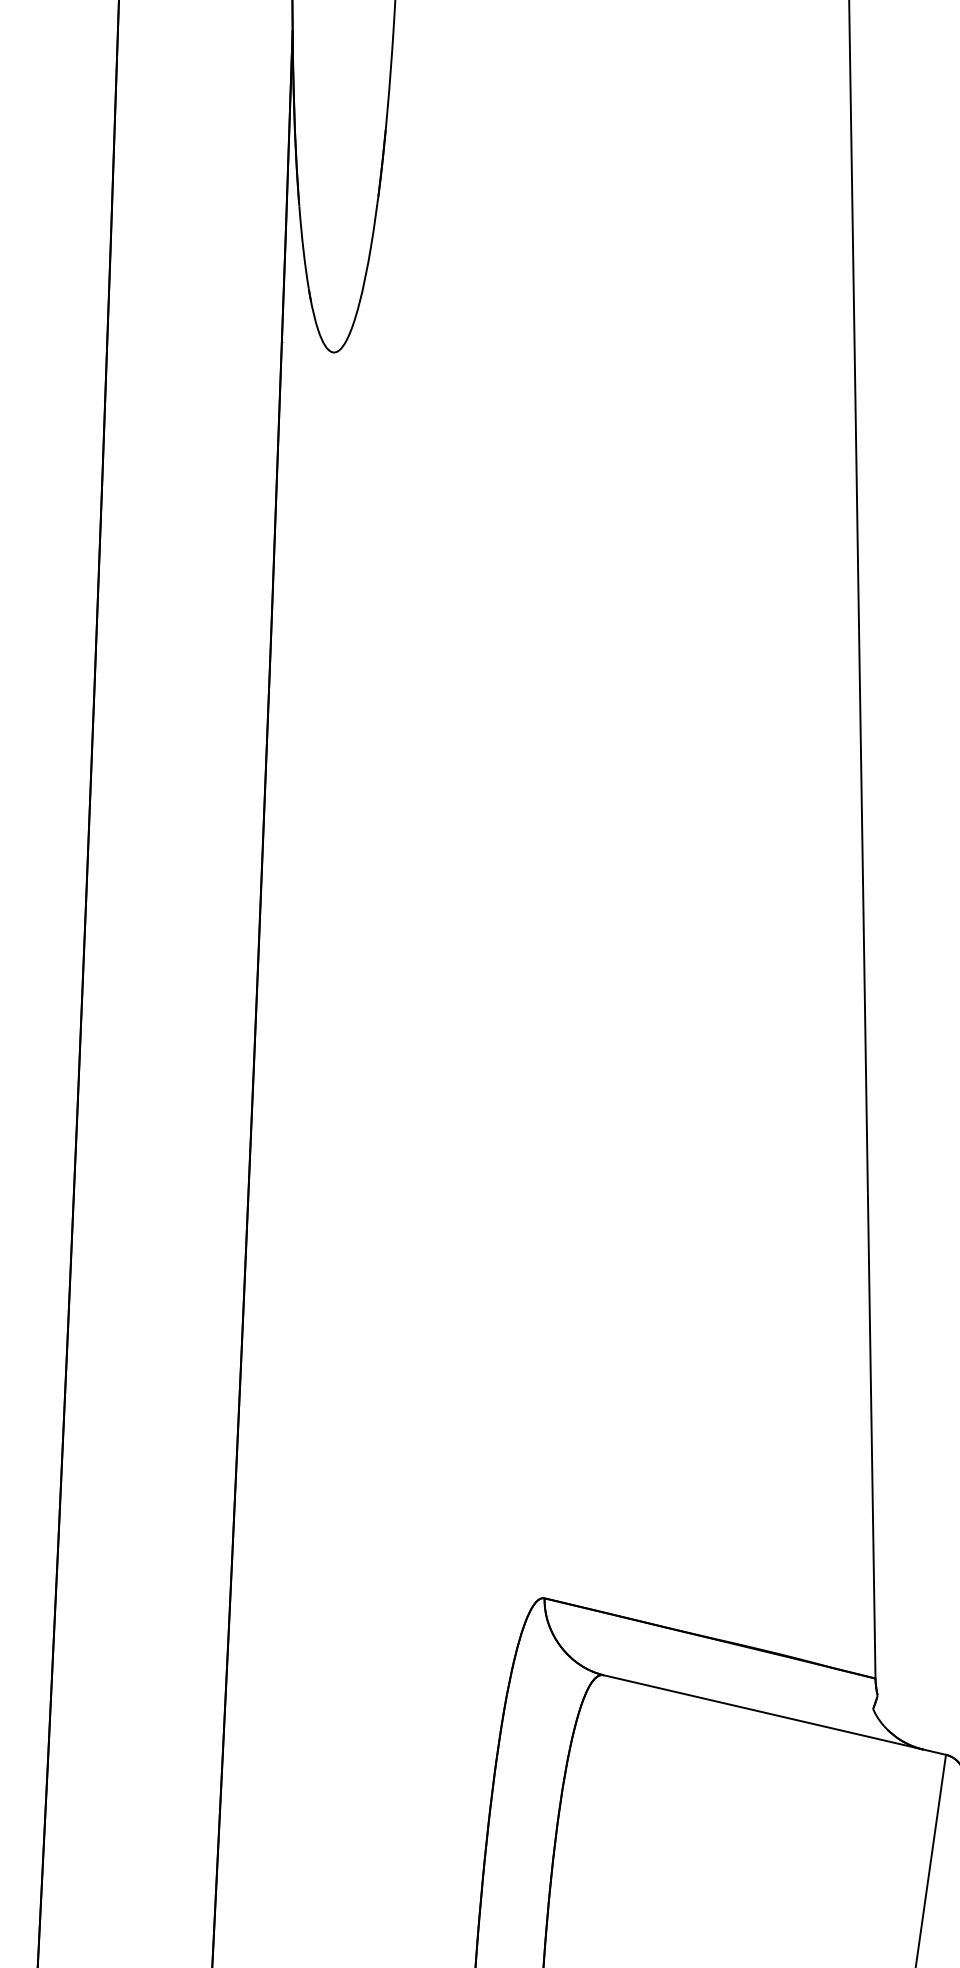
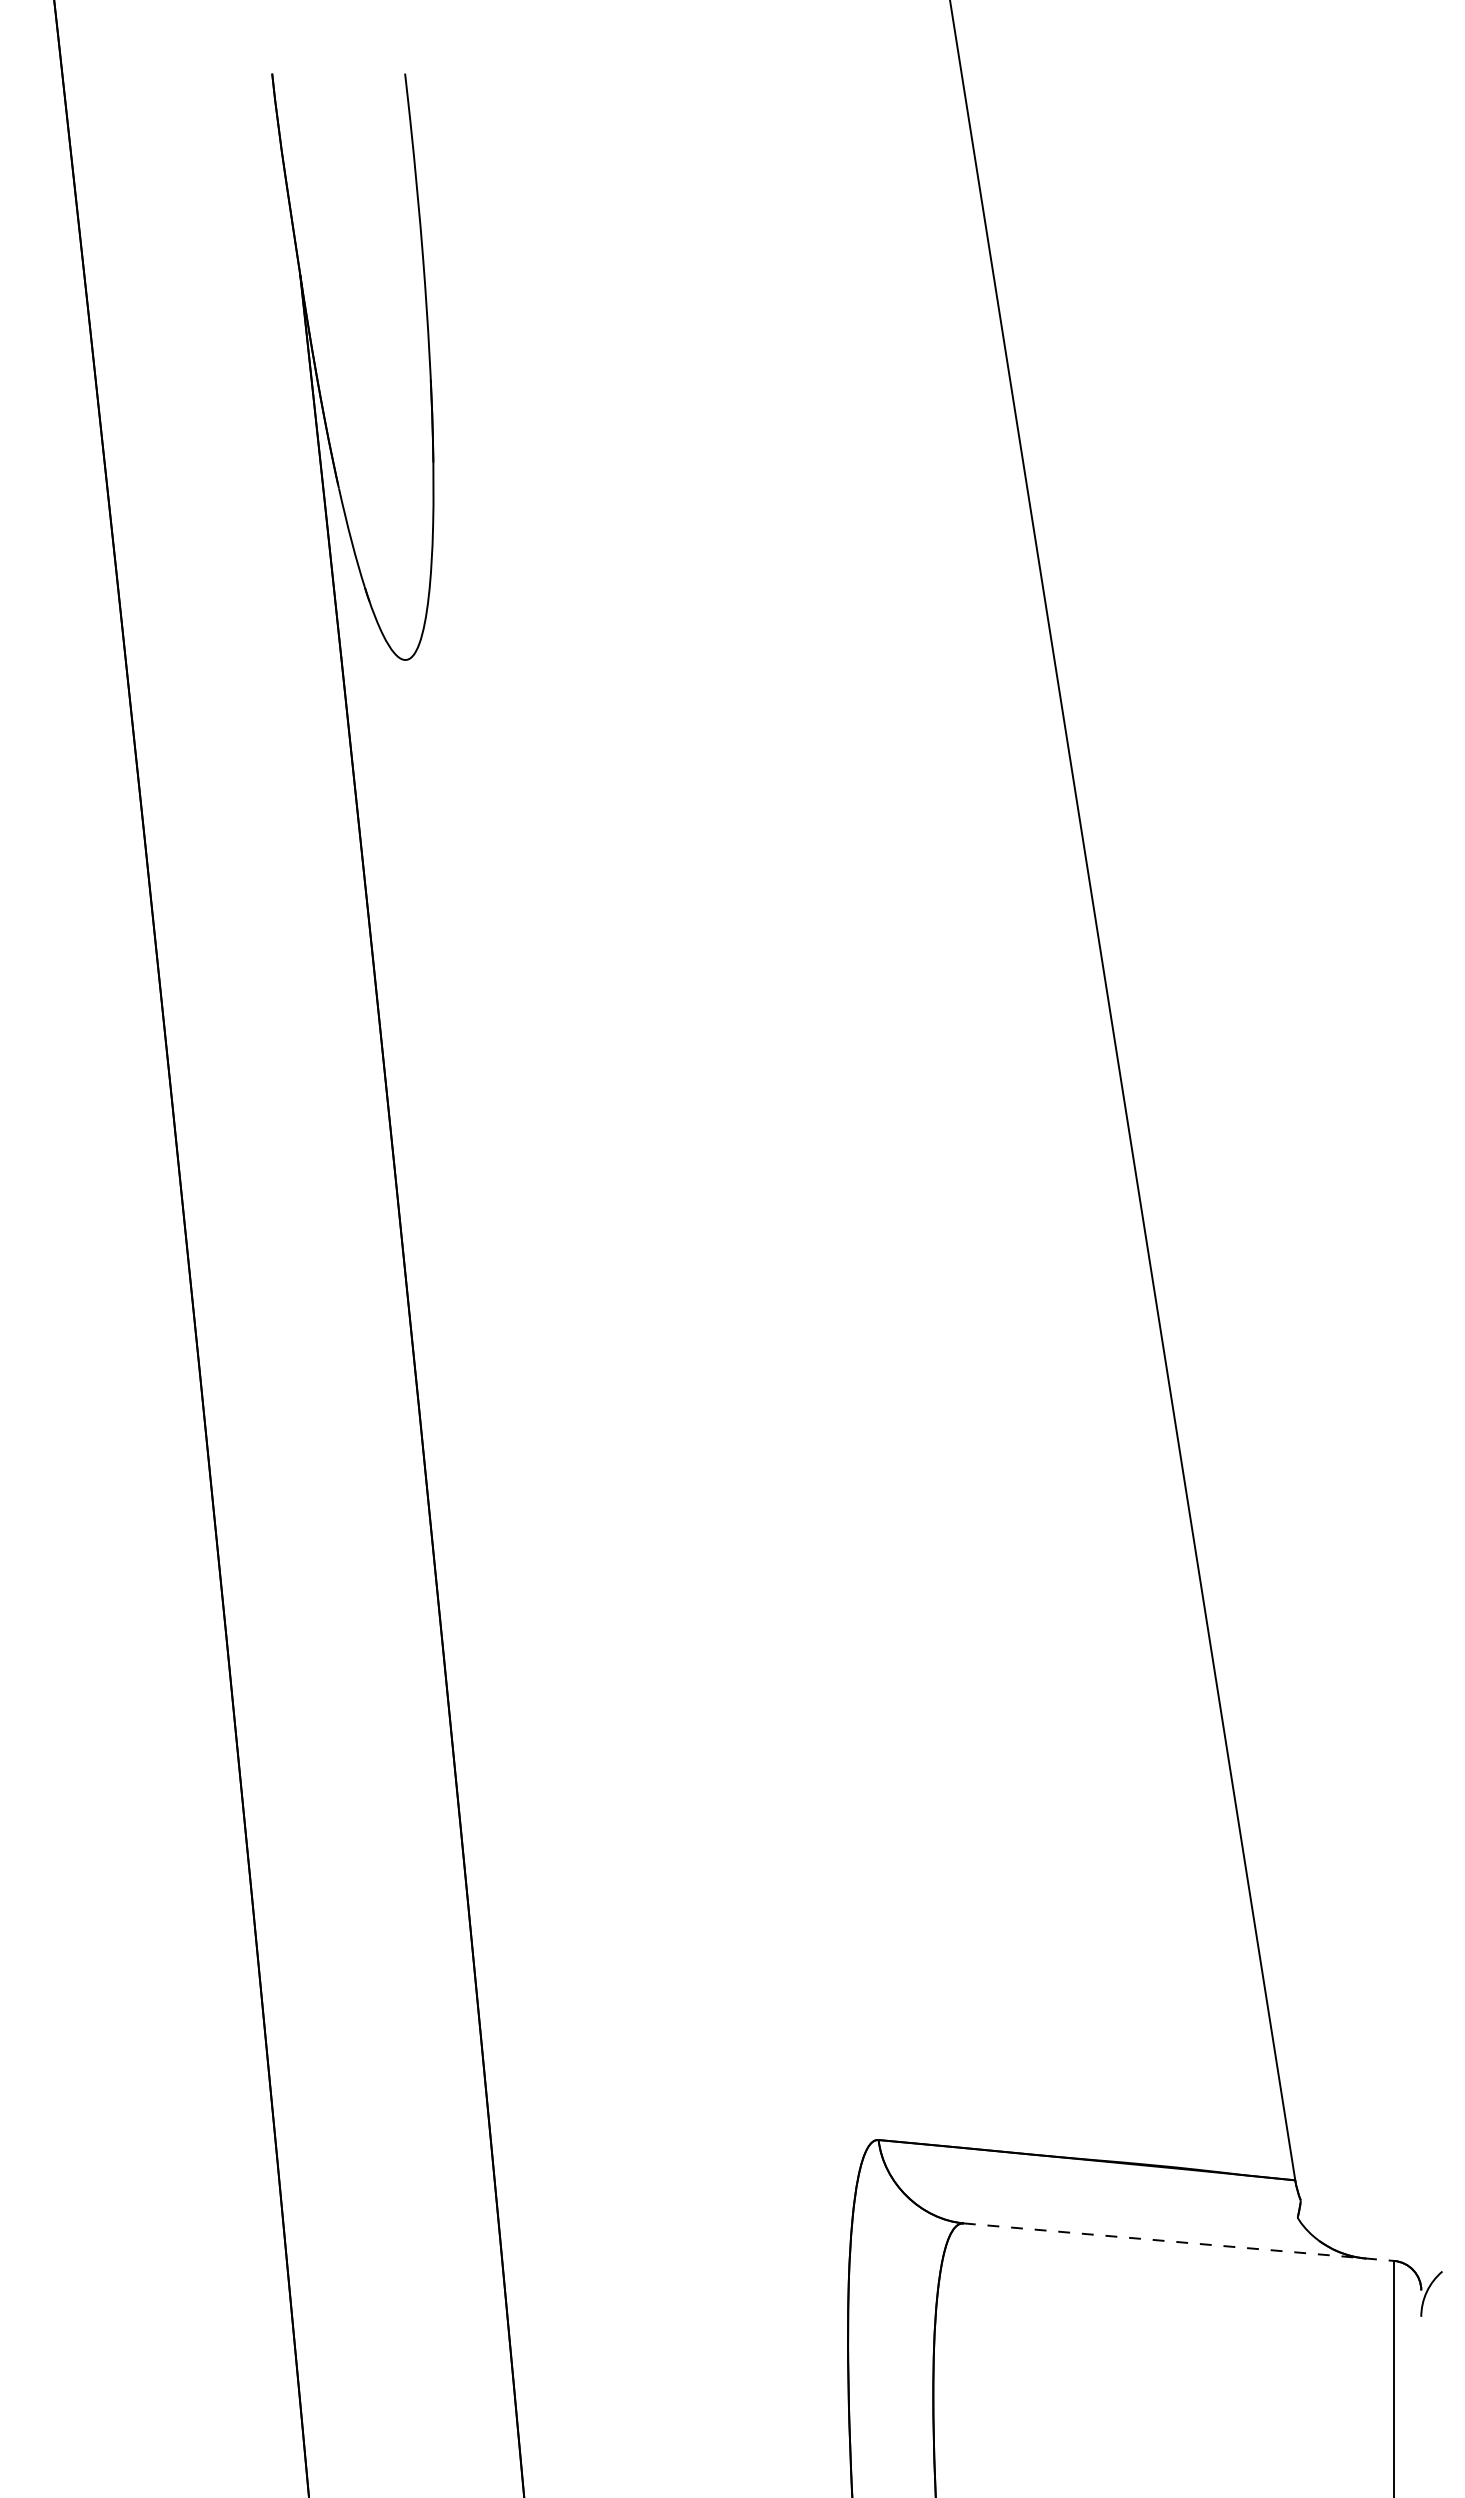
line: (775, 1715) -> (1179, 2242), solid -> dashed

